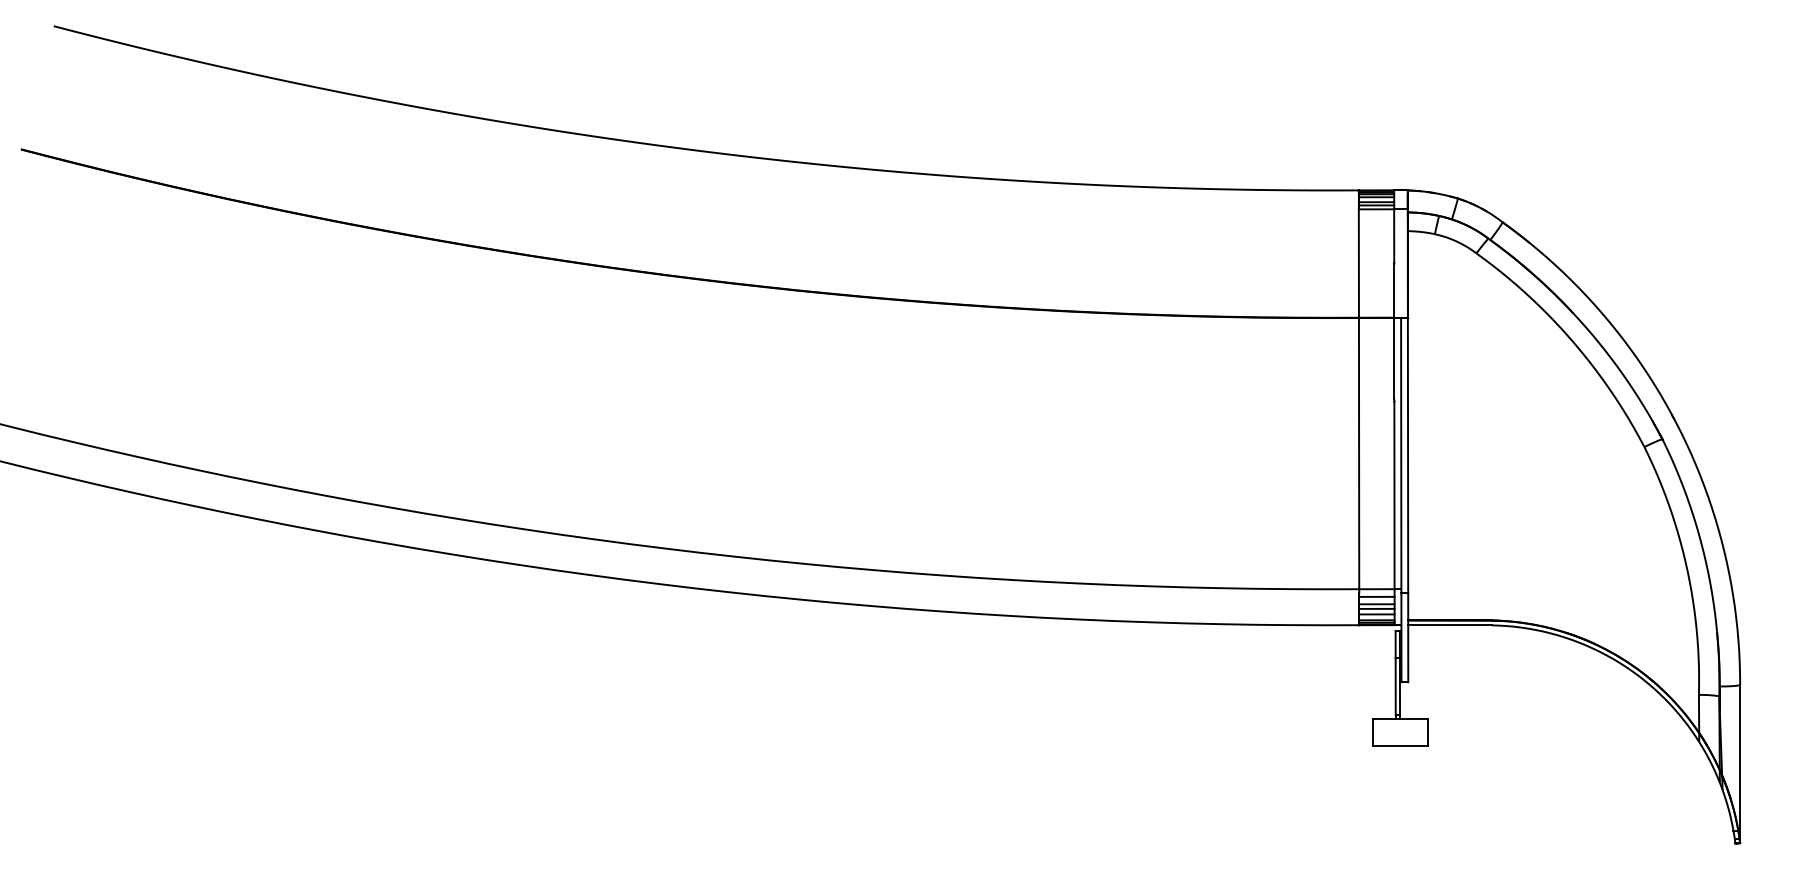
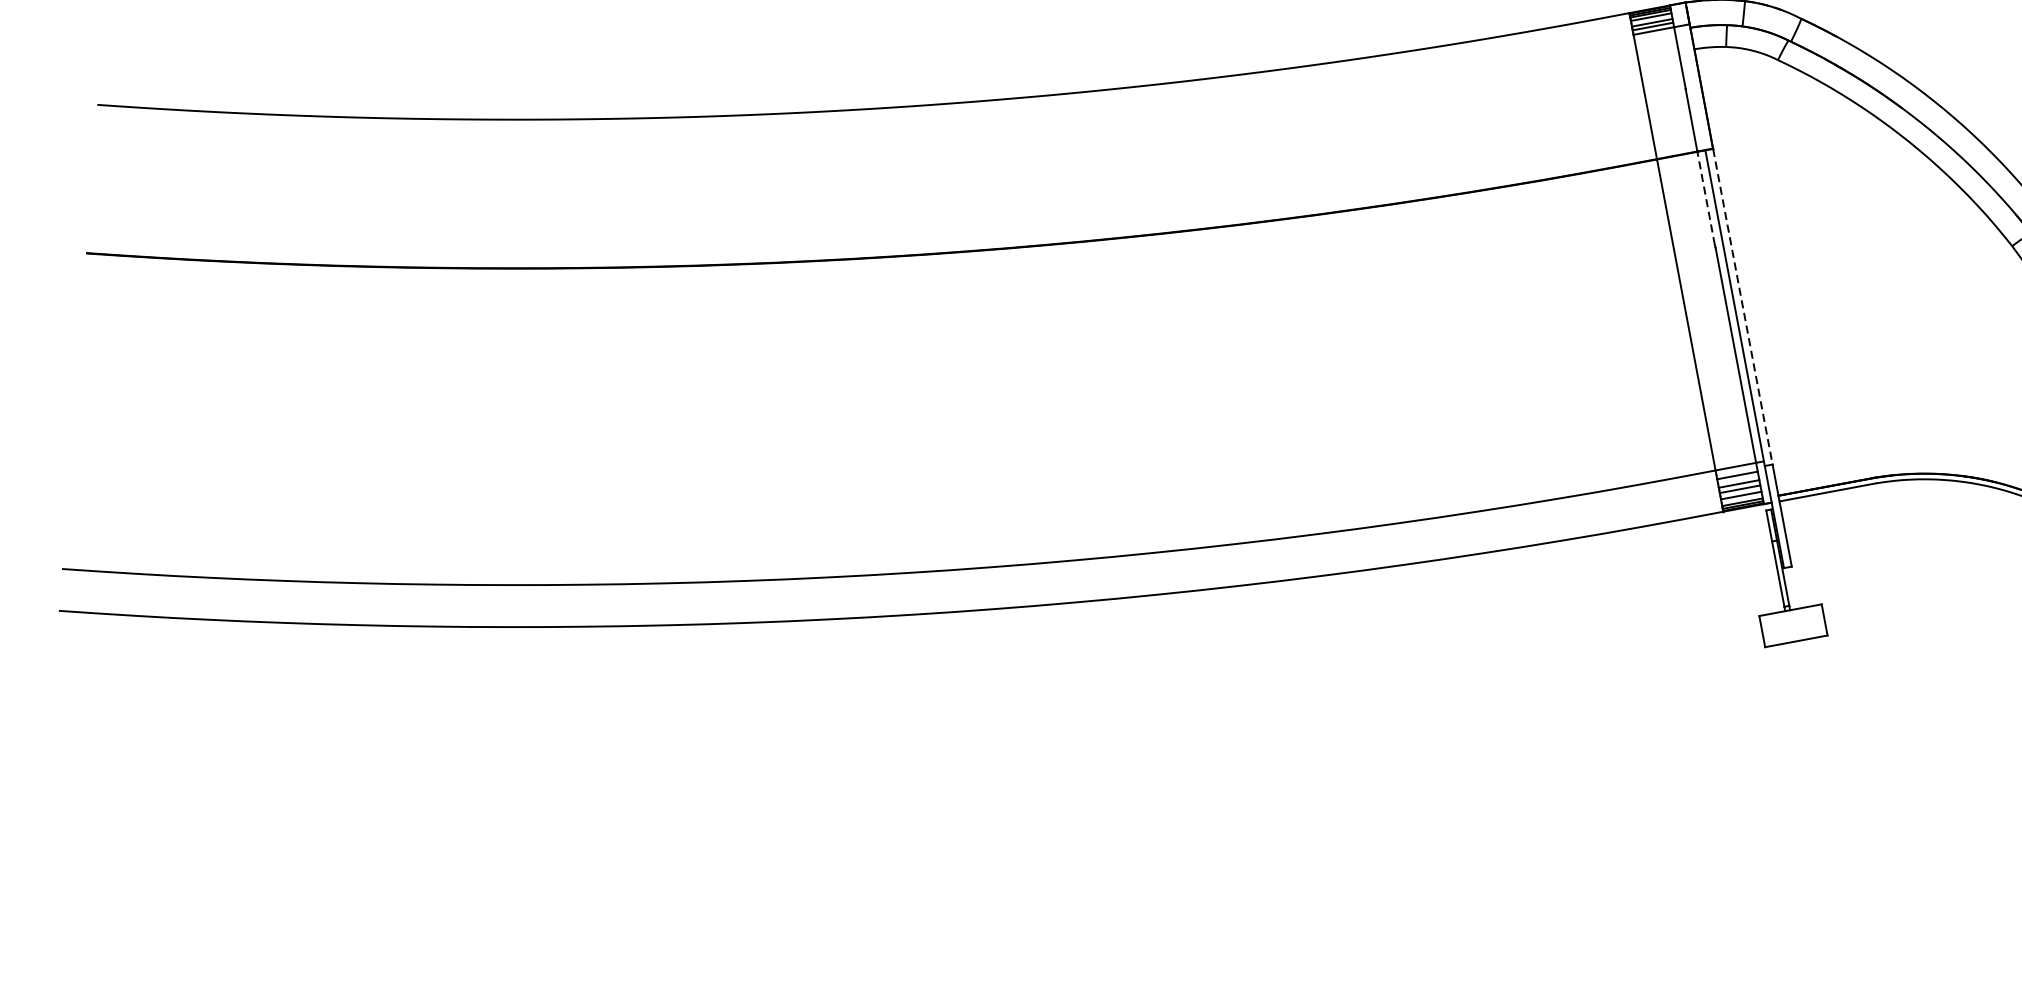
line: (1394, 358) -> (1706, 198), solid -> dashed
line: (1408, 455) -> (1743, 306), solid -> dashed

